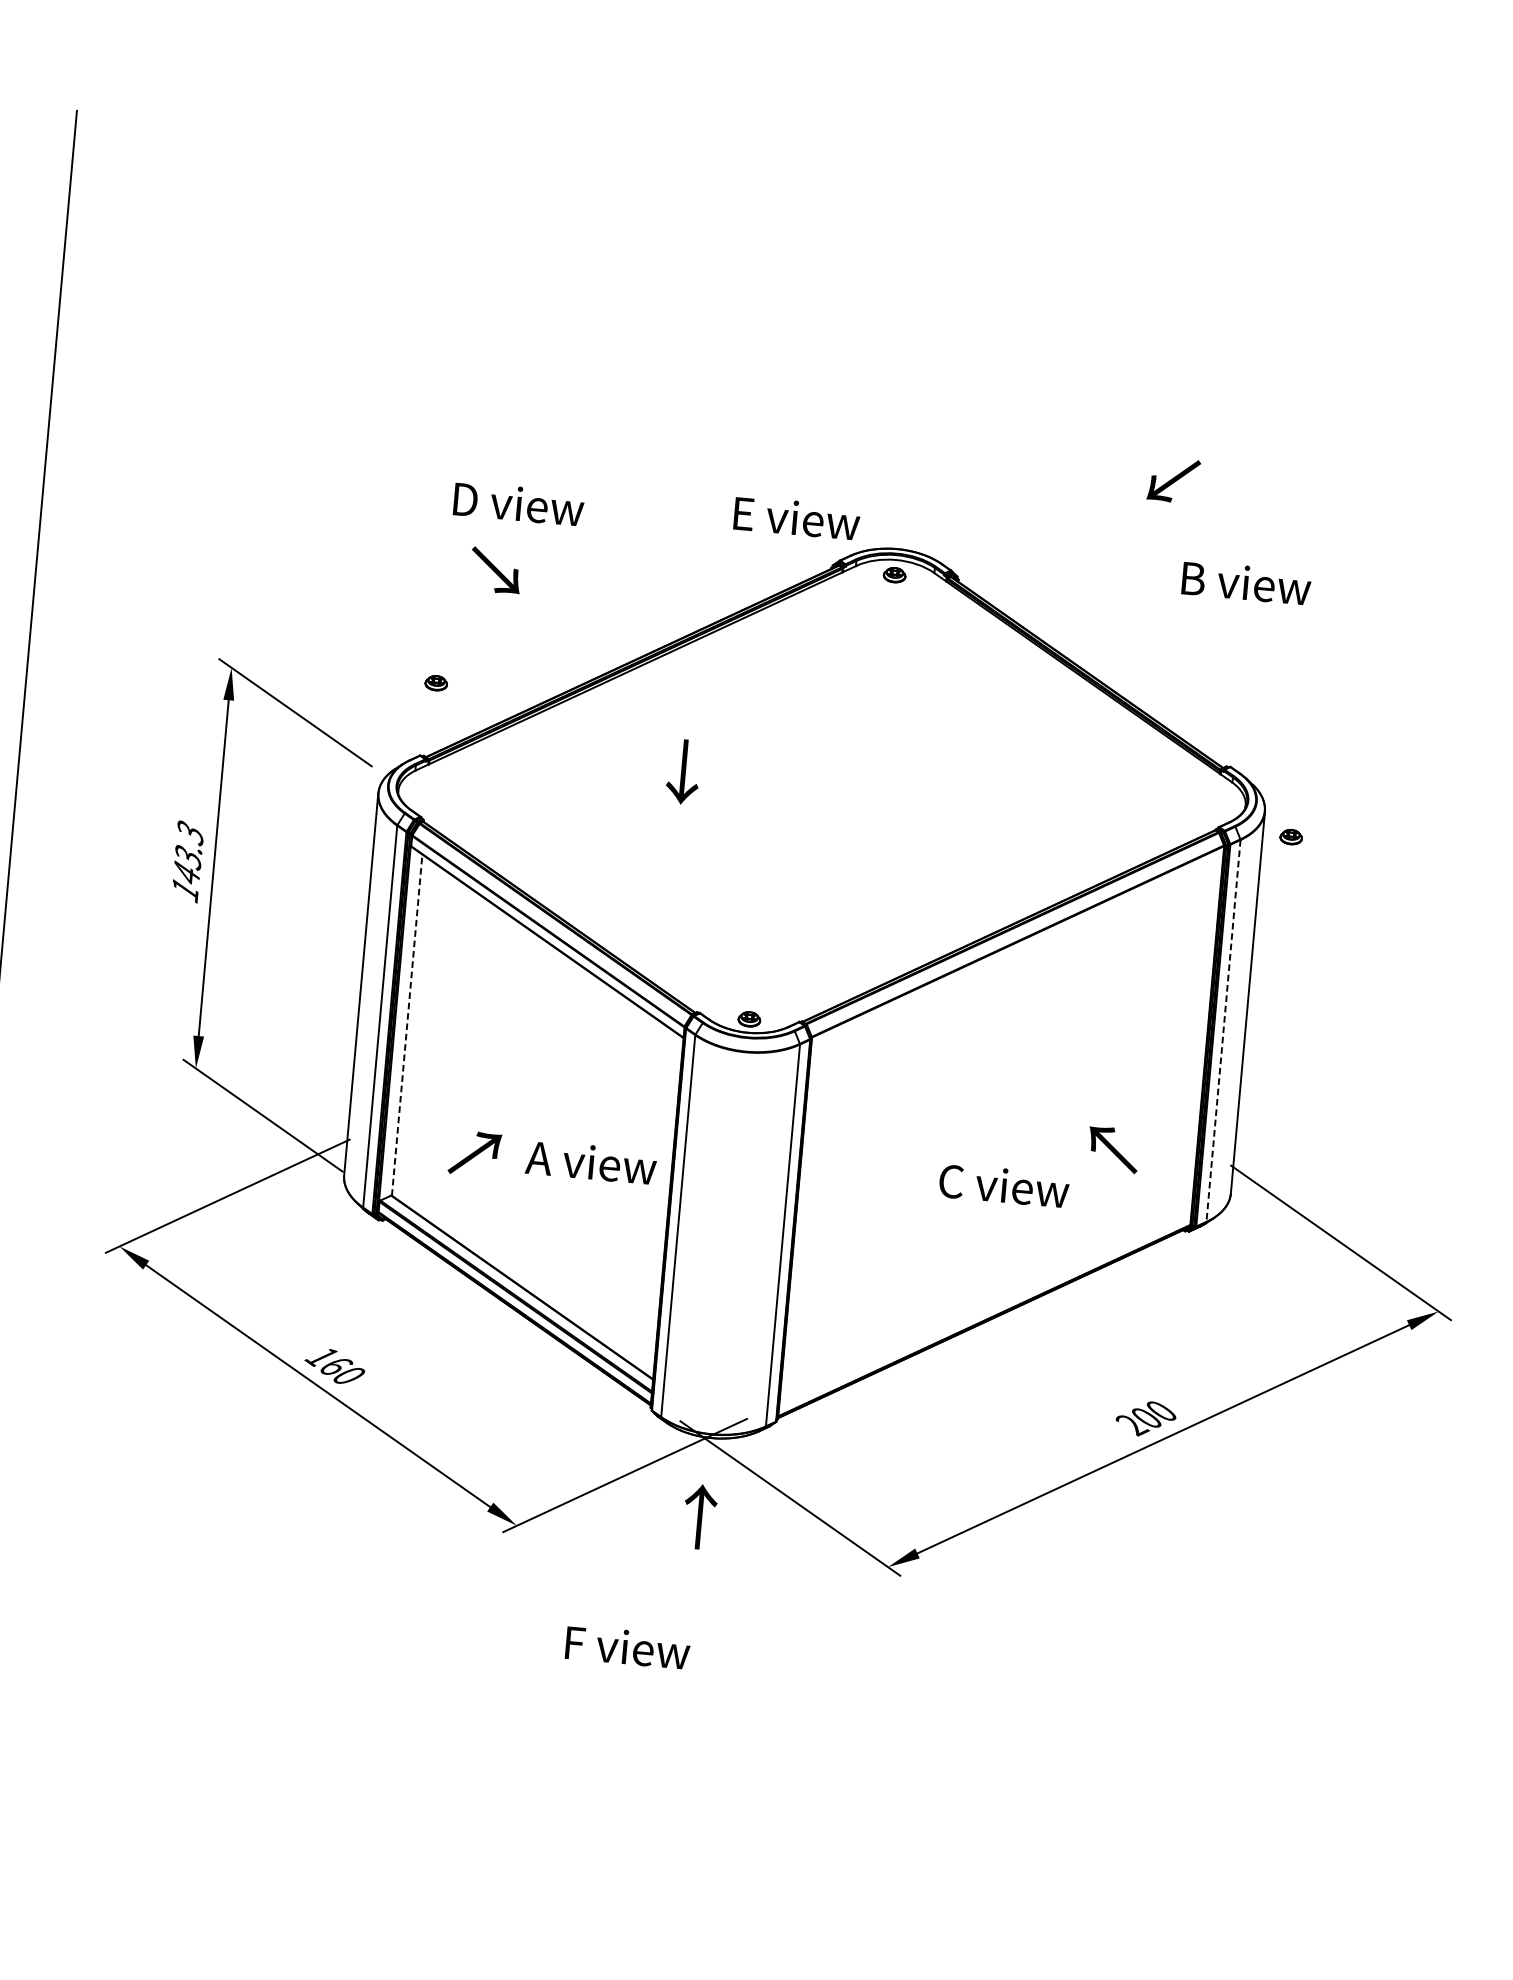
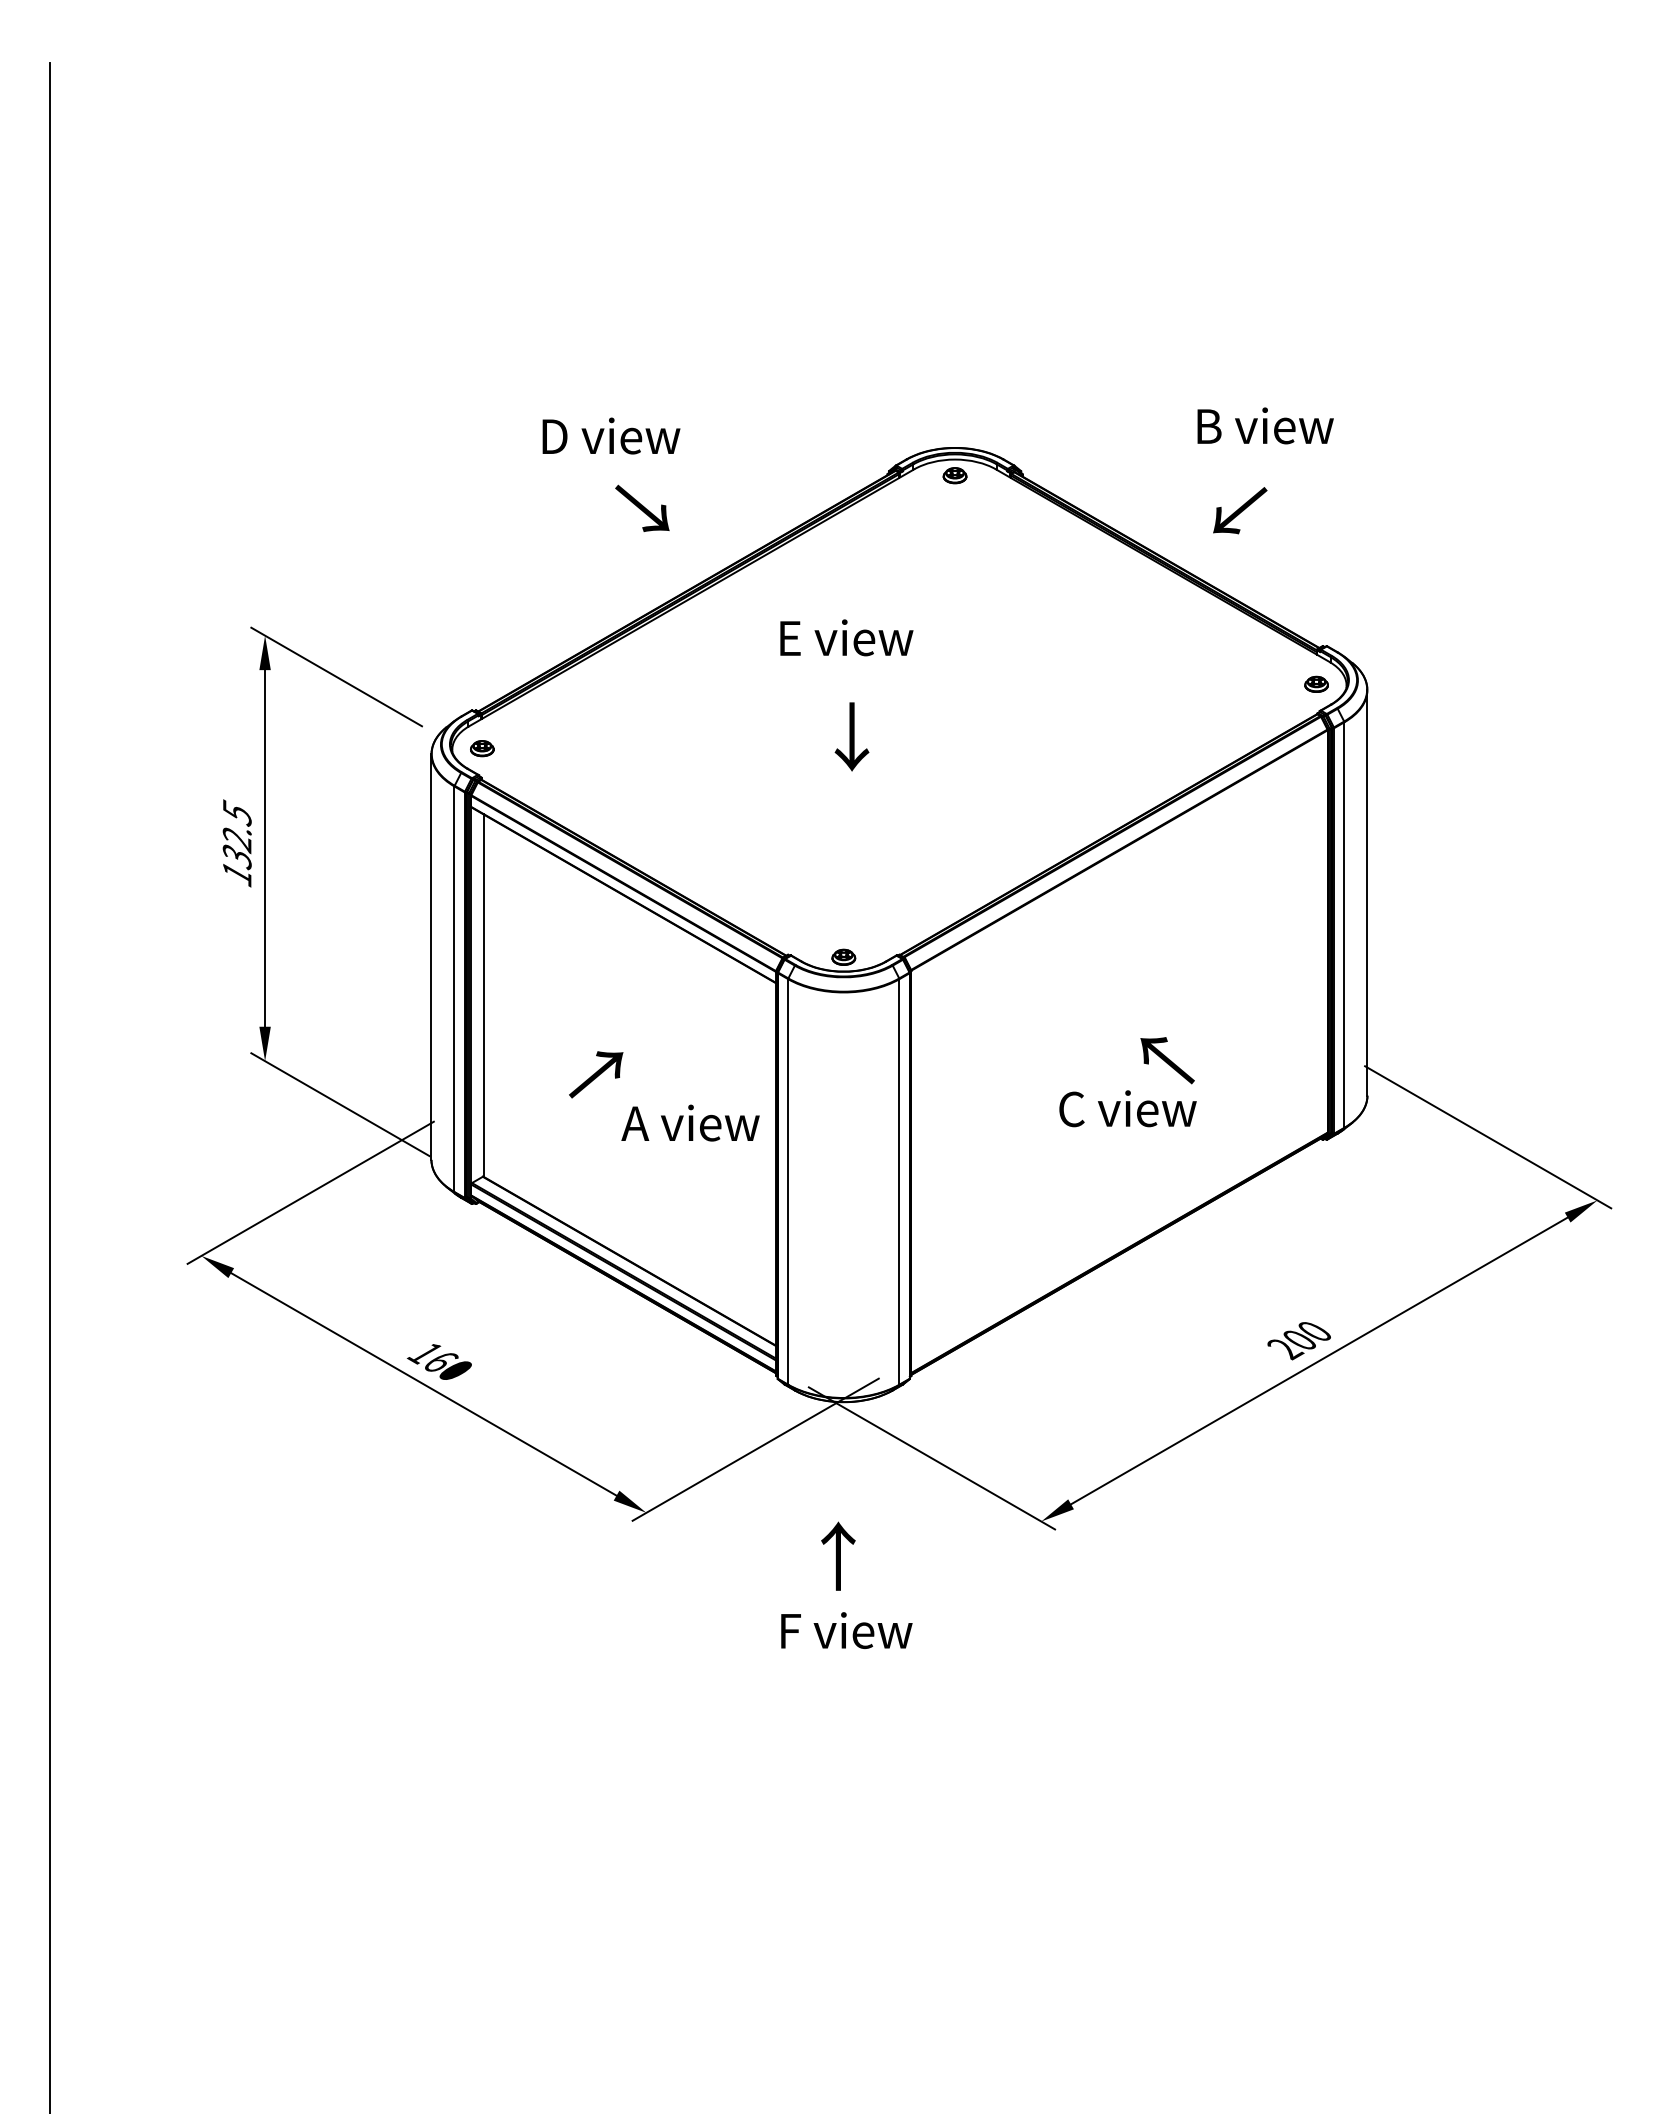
text: (1174, 480) -> (1240, 510), moved
text: (519, 503) -> (611, 435), moved
text: (796, 517) -> (846, 637), moved
text: (496, 569) -> (642, 507), moved
text: (1246, 582) -> (1265, 425), moved
part: (436, 683) -> (482, 748), moved
text: (683, 771) -> (851, 736), moved
part: (1291, 836) -> (1316, 683), moved
text: (187, 852) -> (236, 834), 143.3 -> 132.5
line: (407, 1024) -> (483, 995), dashed -> solid
line: (1223, 1031) -> (1344, 925), dashed -> solid
text: (1113, 1149) -> (1167, 1060), moved
text: (475, 1153) -> (596, 1074), moved
text: (700, 1516) -> (838, 1555), moved
text: (627, 1647) -> (846, 1630), moved

